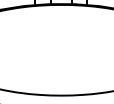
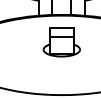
part: (61, 35) -> (61, 42), added

